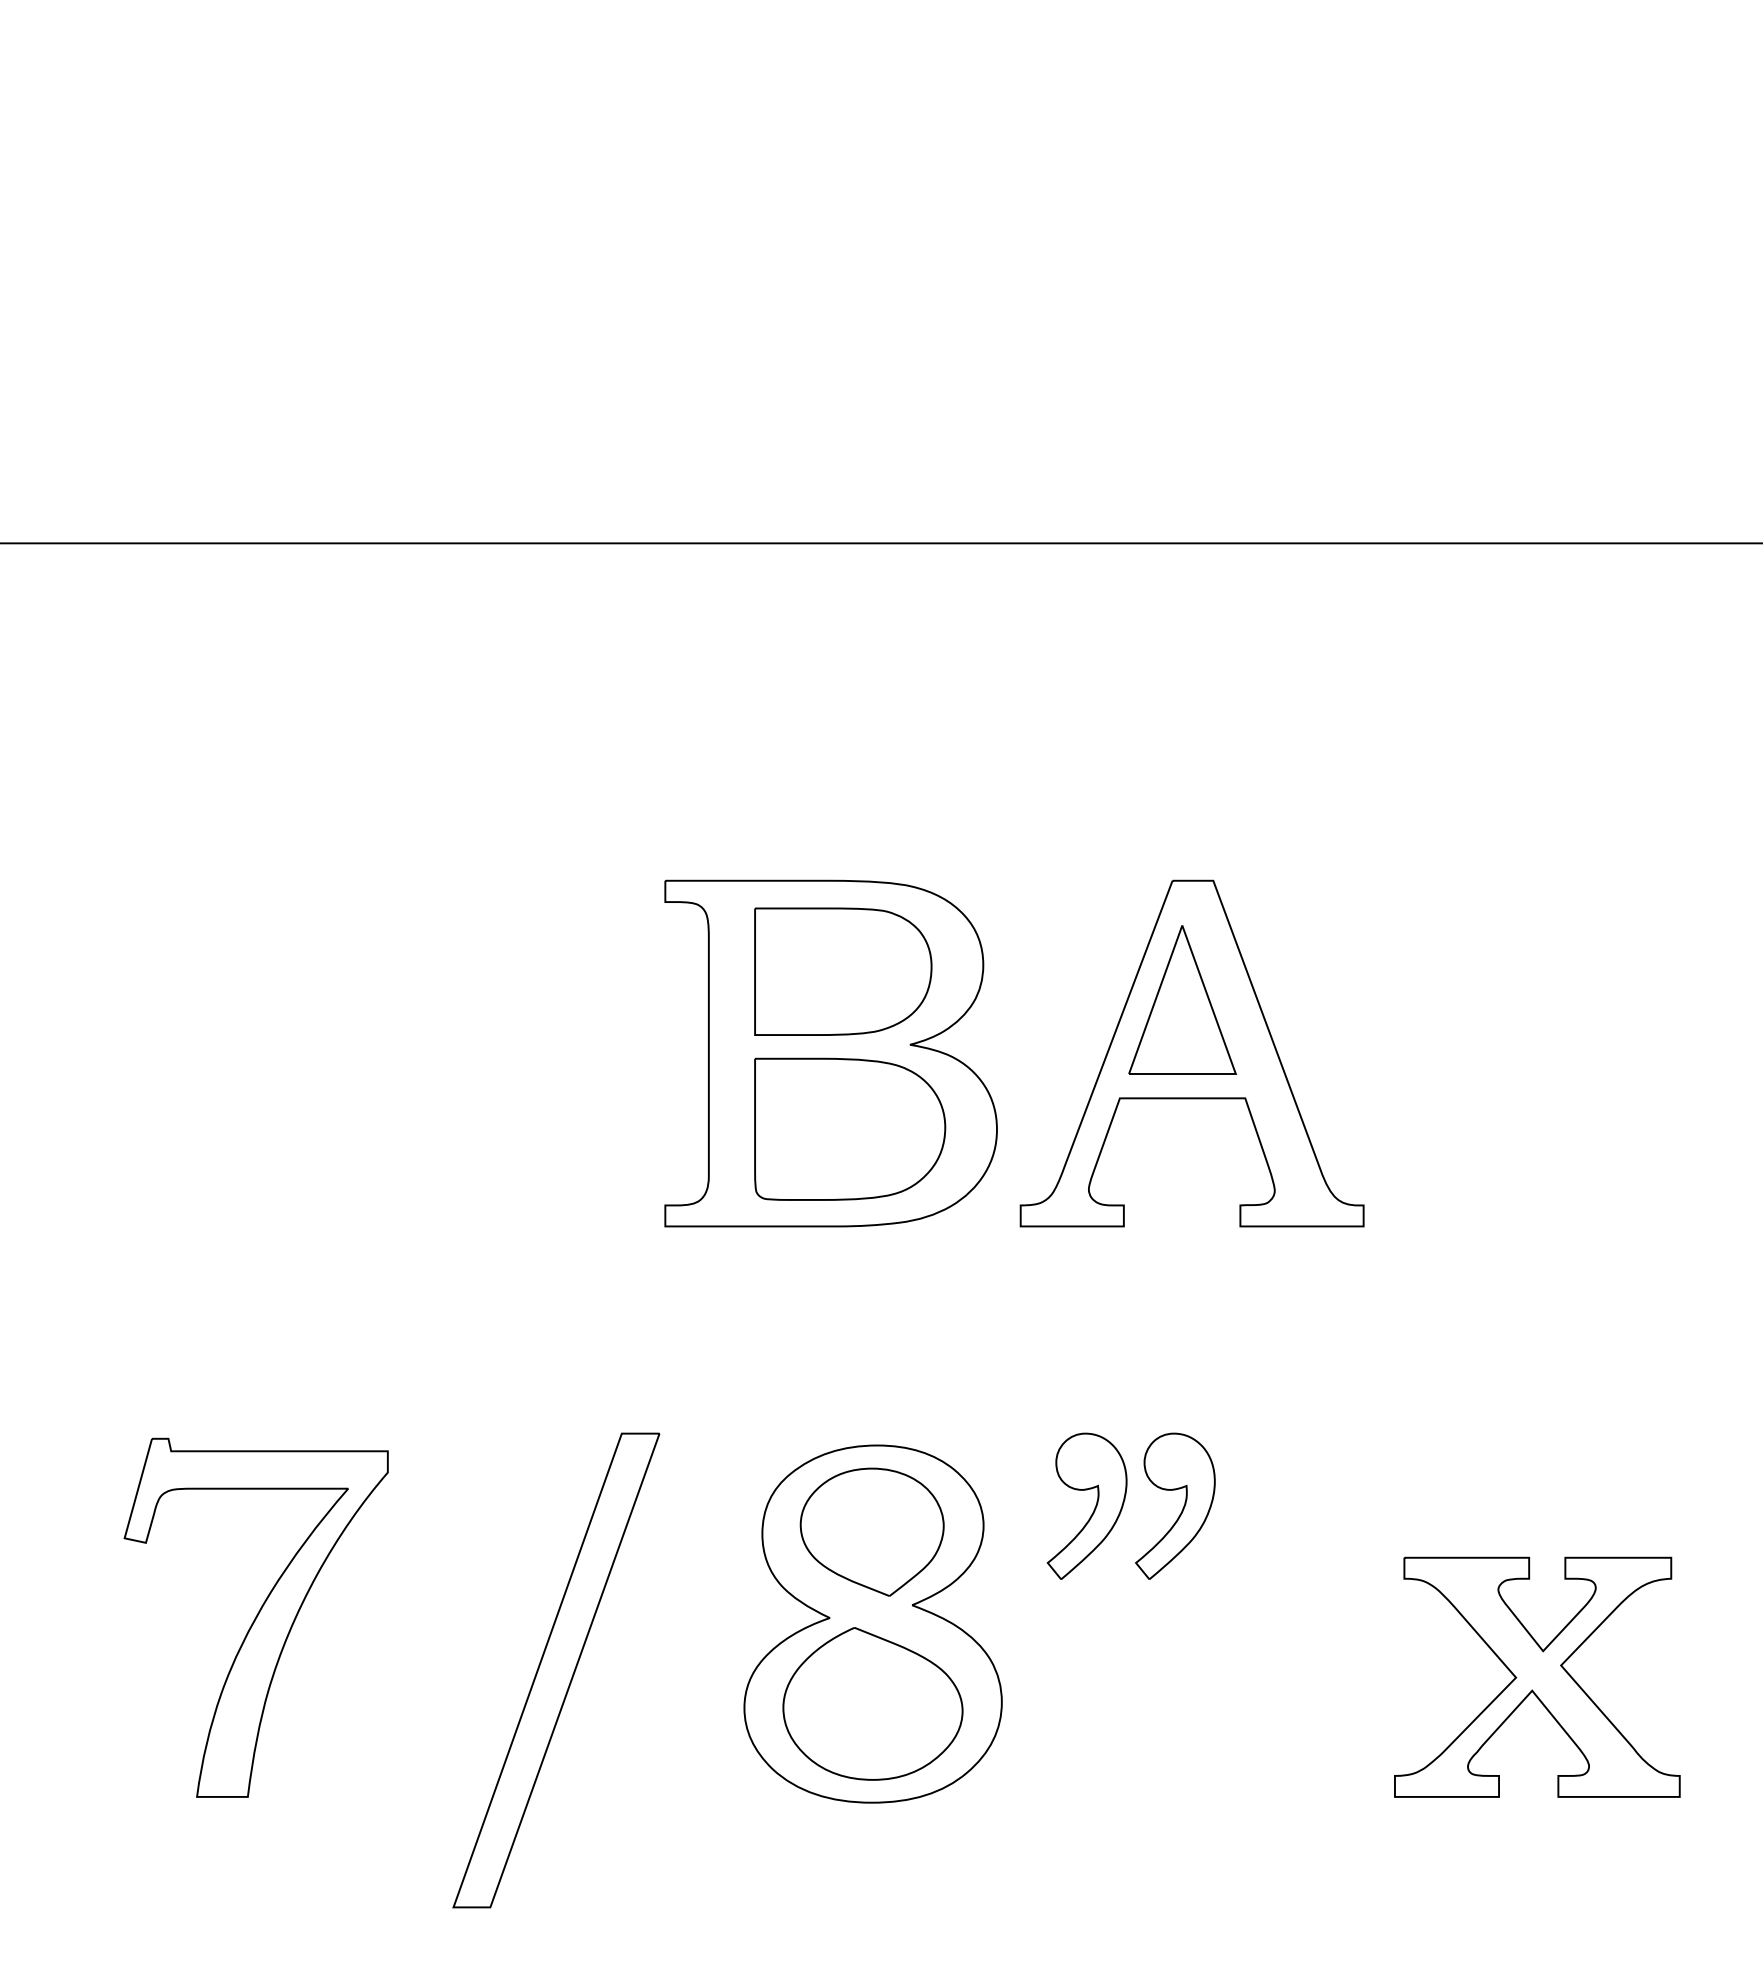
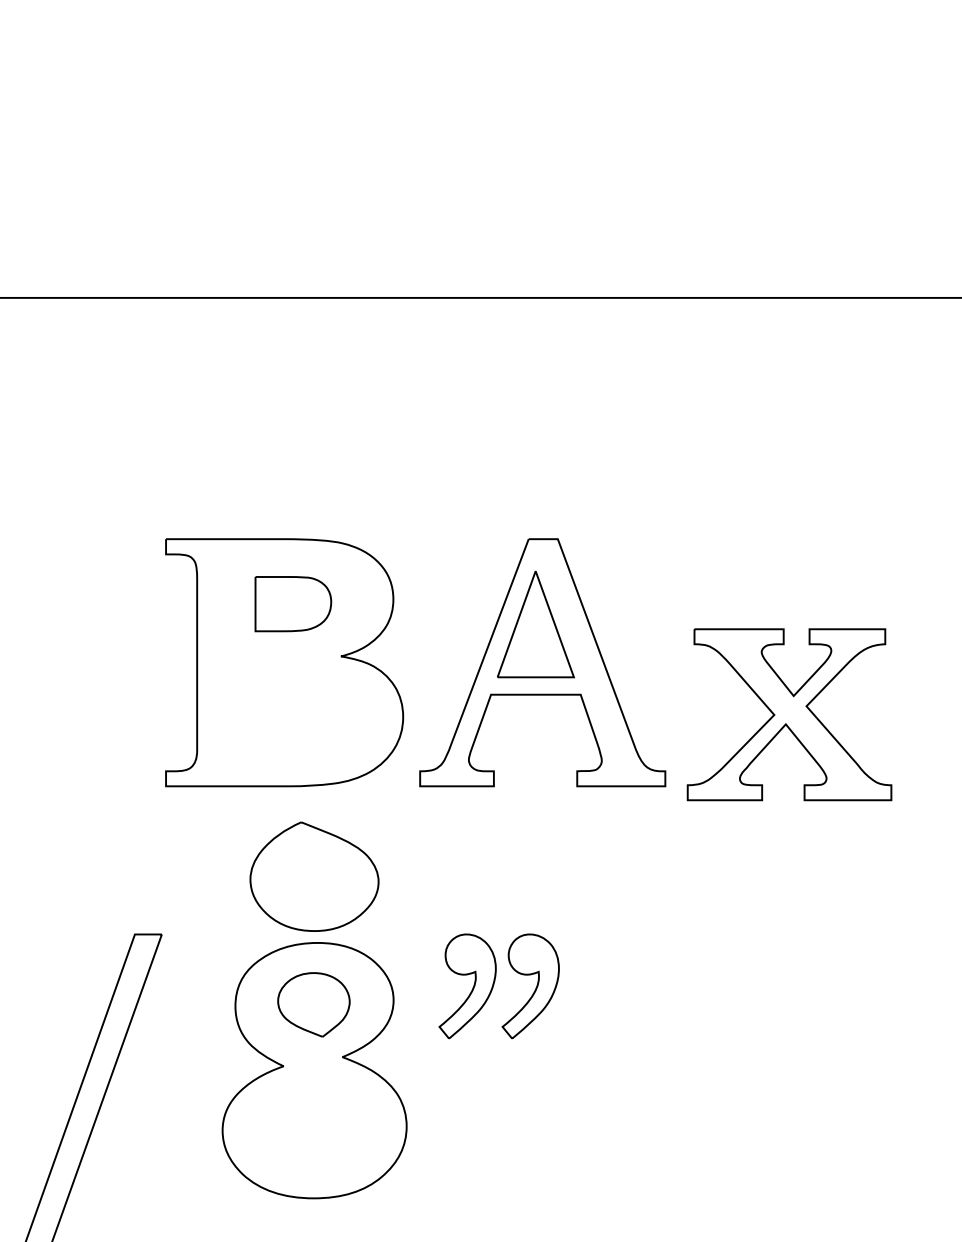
part: (843, 971) -> (293, 604), size x0.6
part: (850, 1128) -> (298, 716), removed
part: (871, 1531) -> (313, 1004), size x0.7
part: (1537, 1676) -> (789, 714), moved
part: (872, 1703) -> (314, 876), moved

